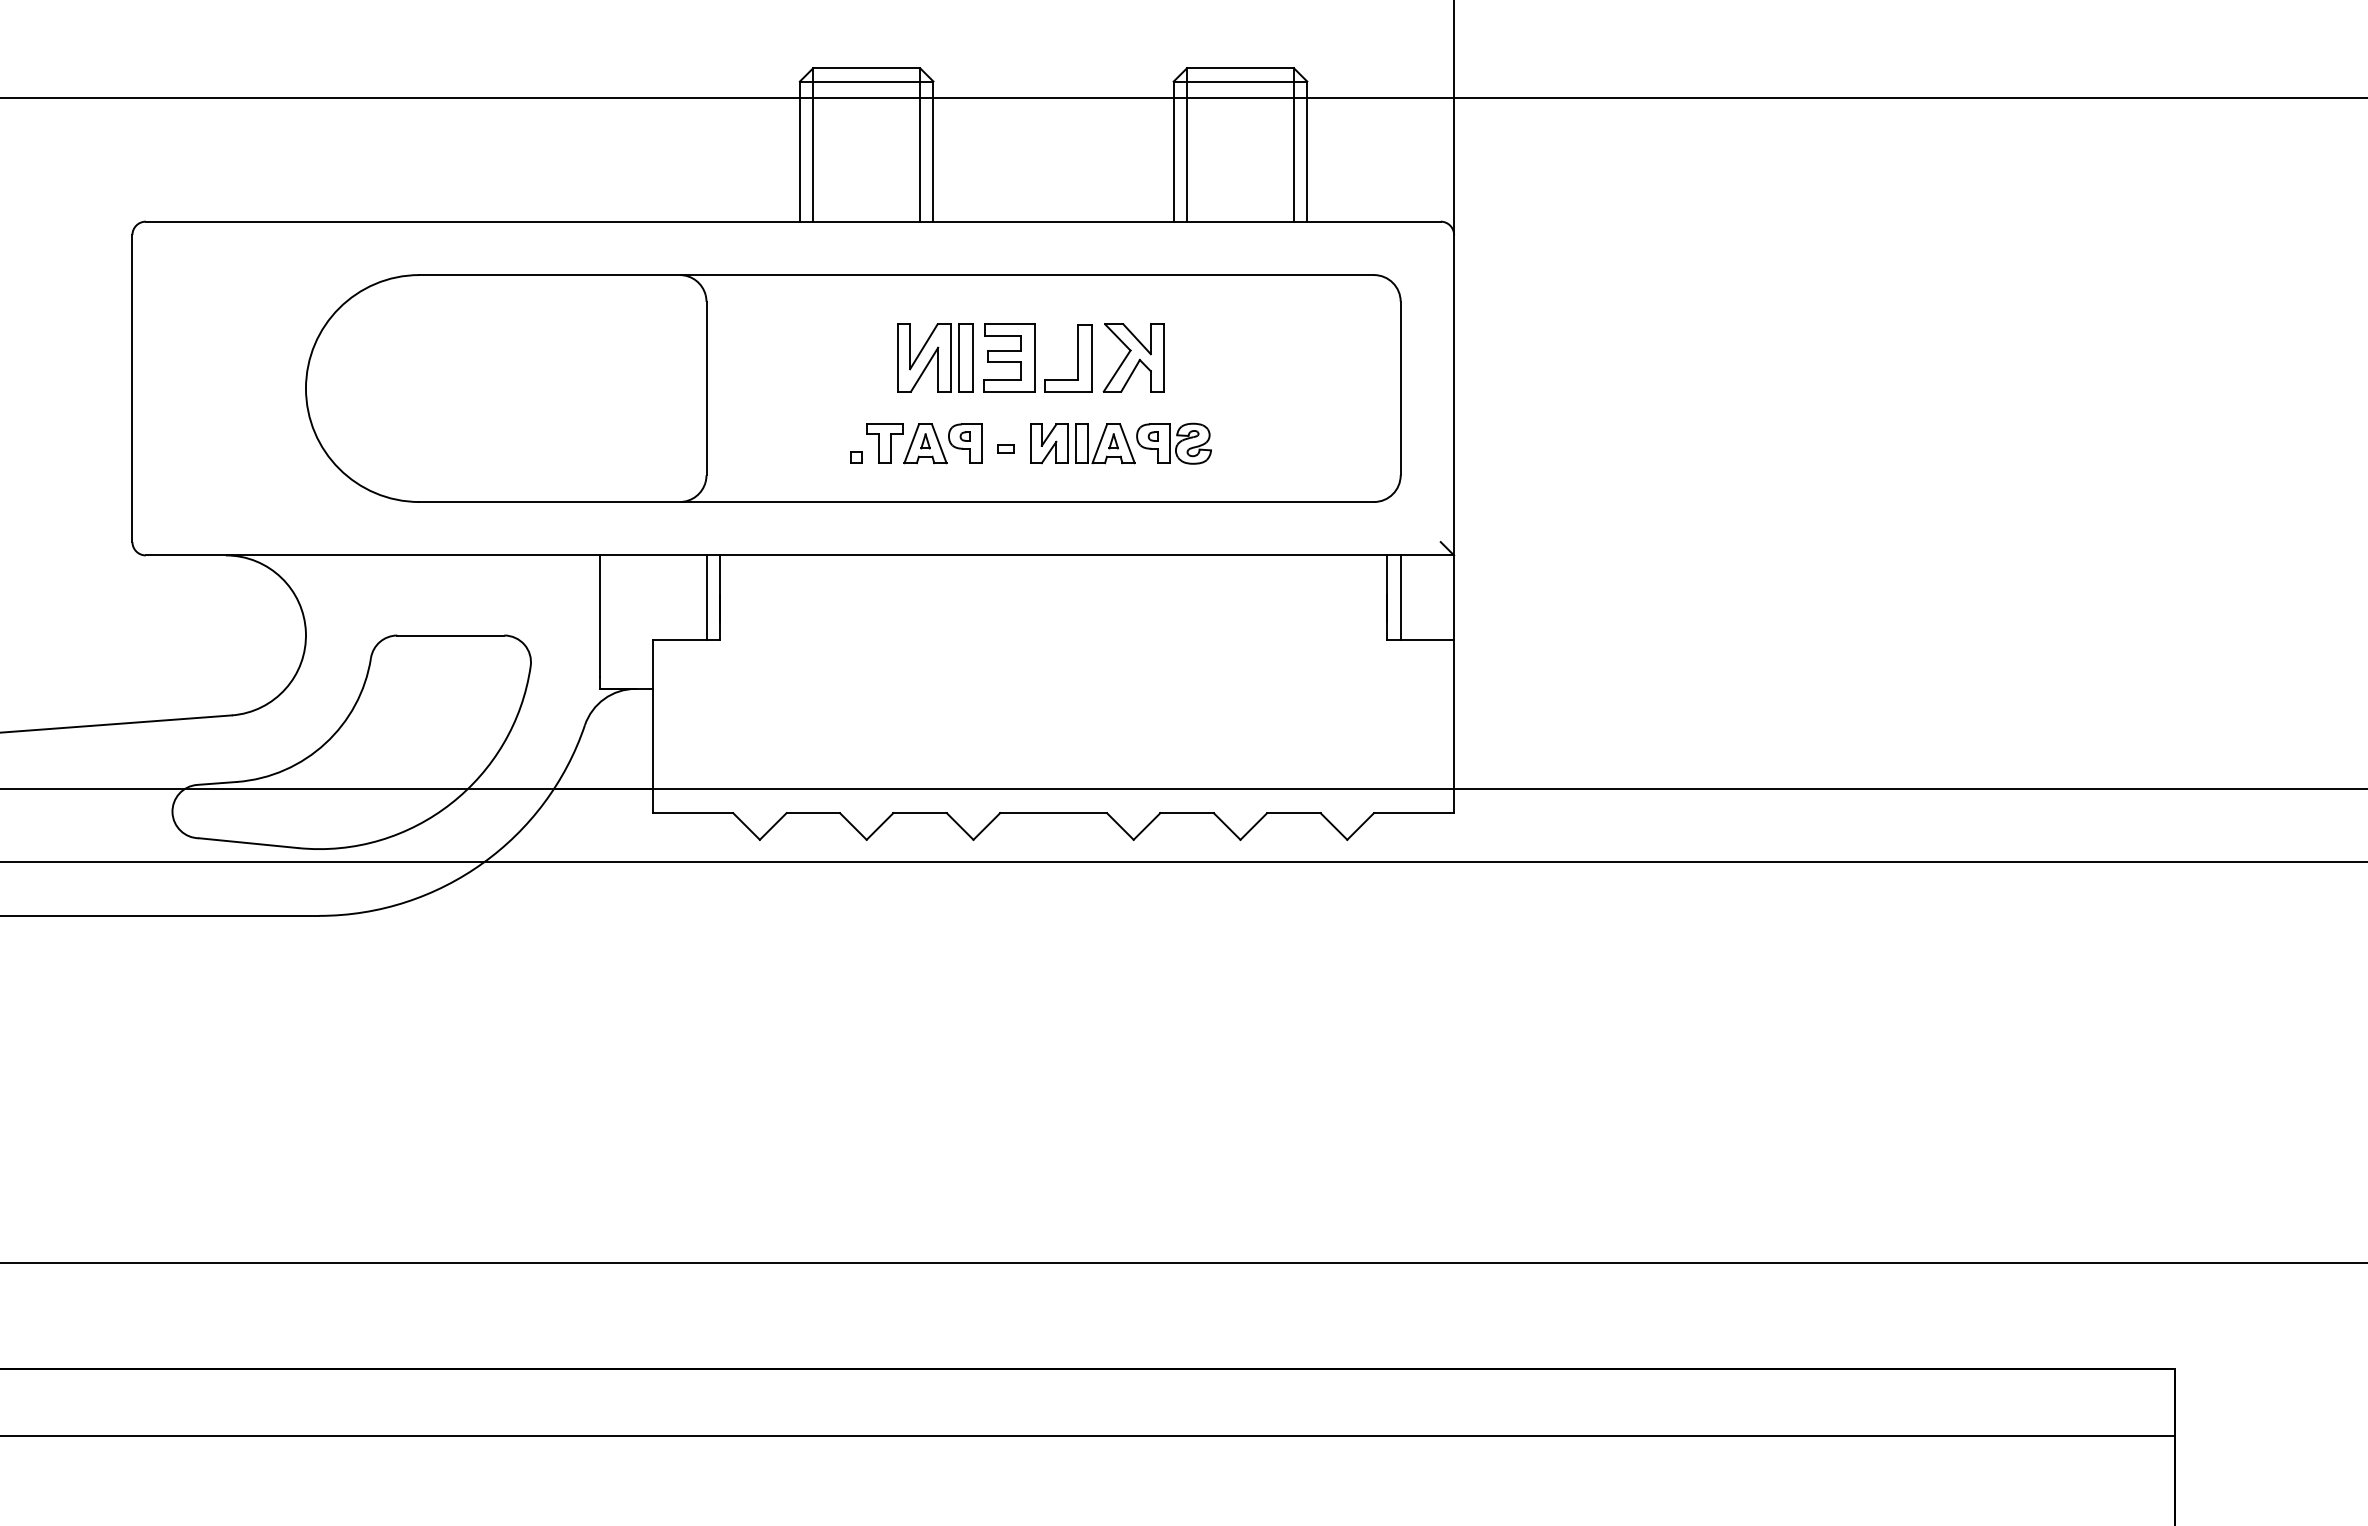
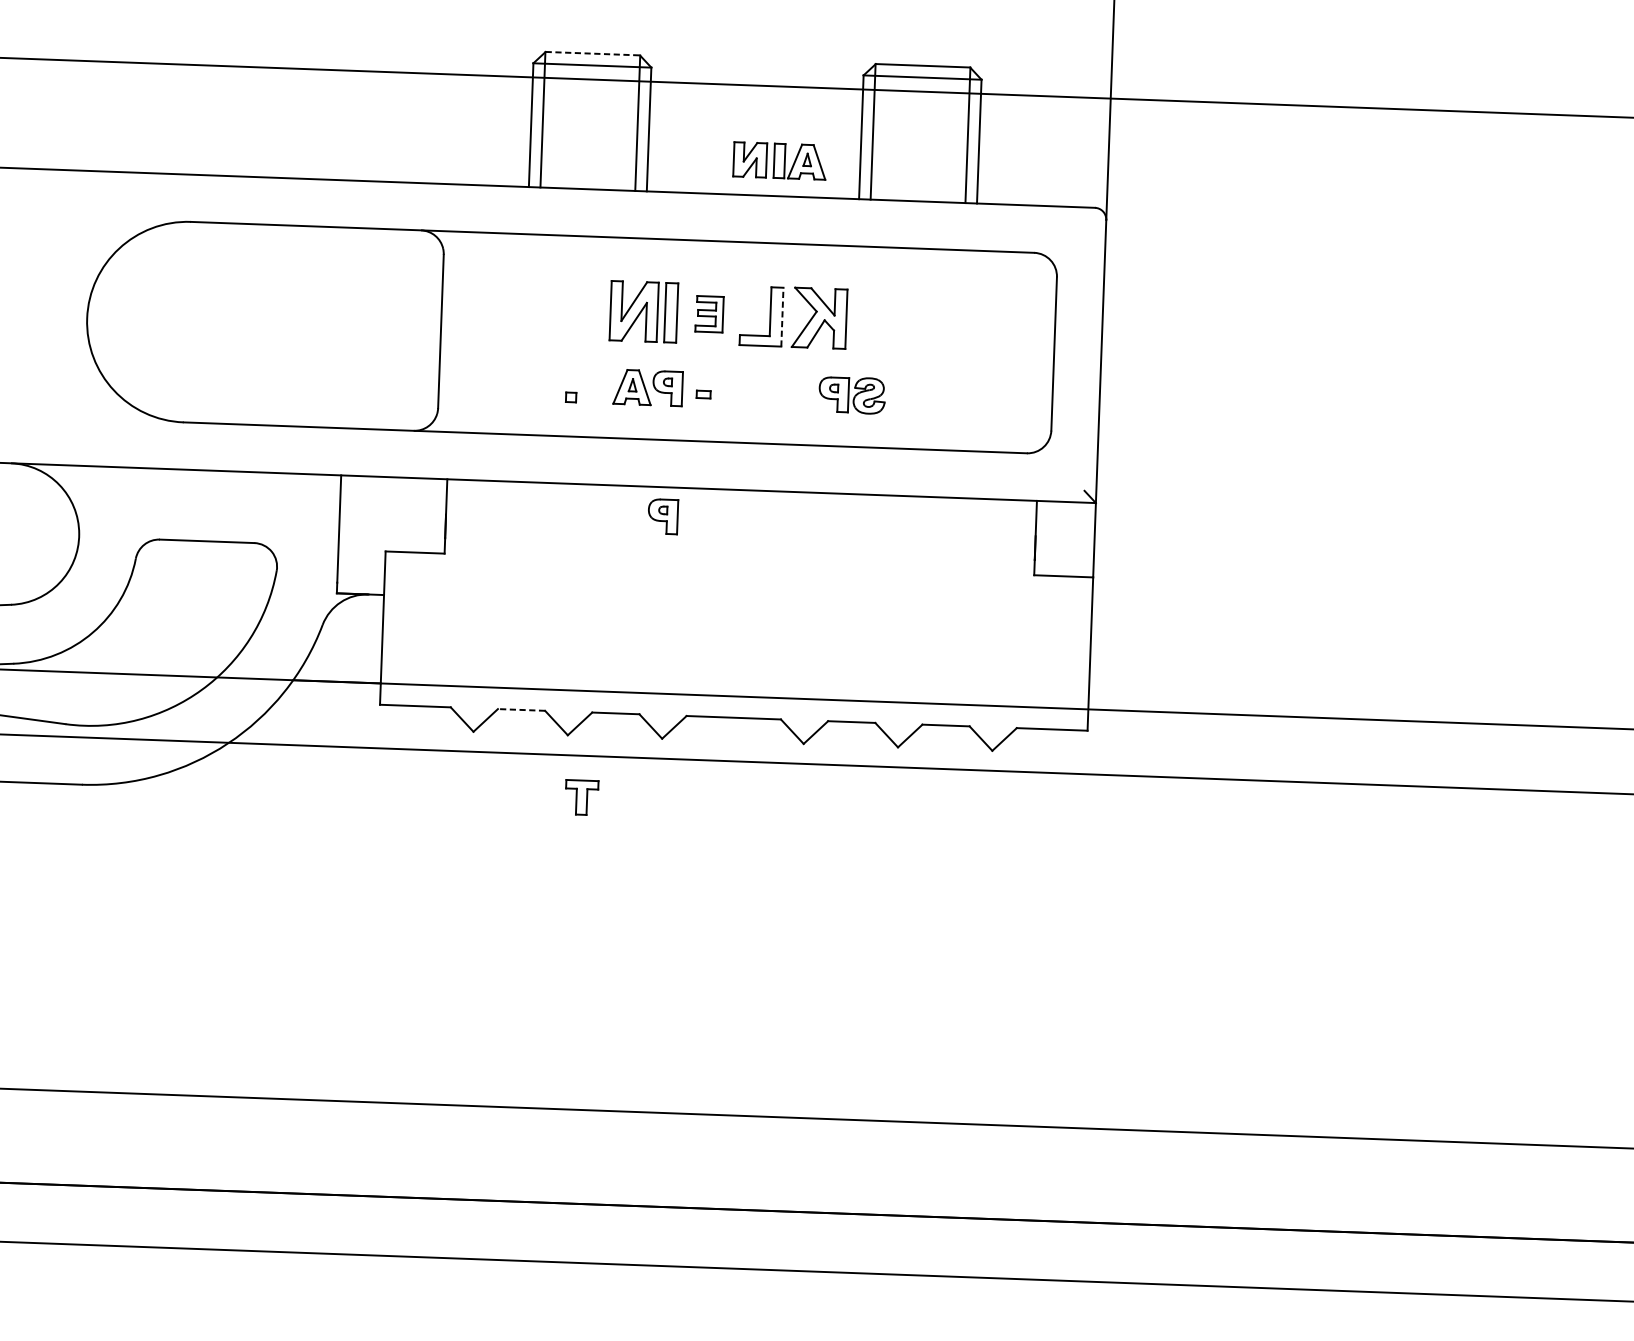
line: (867, 68) -> (593, 53), solid -> dashed
part: (1009, 357) -> (709, 313), size x0.6
line: (1091, 357) -> (782, 316), solid -> dashed
part: (884, 443) -> (581, 797), moved
part: (1082, 443) -> (779, 160), moved
part: (965, 588) -> (663, 516), added
line: (706, 597) -> (434, 516), removed
line: (1400, 597) -> (1047, 538), removed
line: (813, 813) -> (521, 710), solid -> dashed

